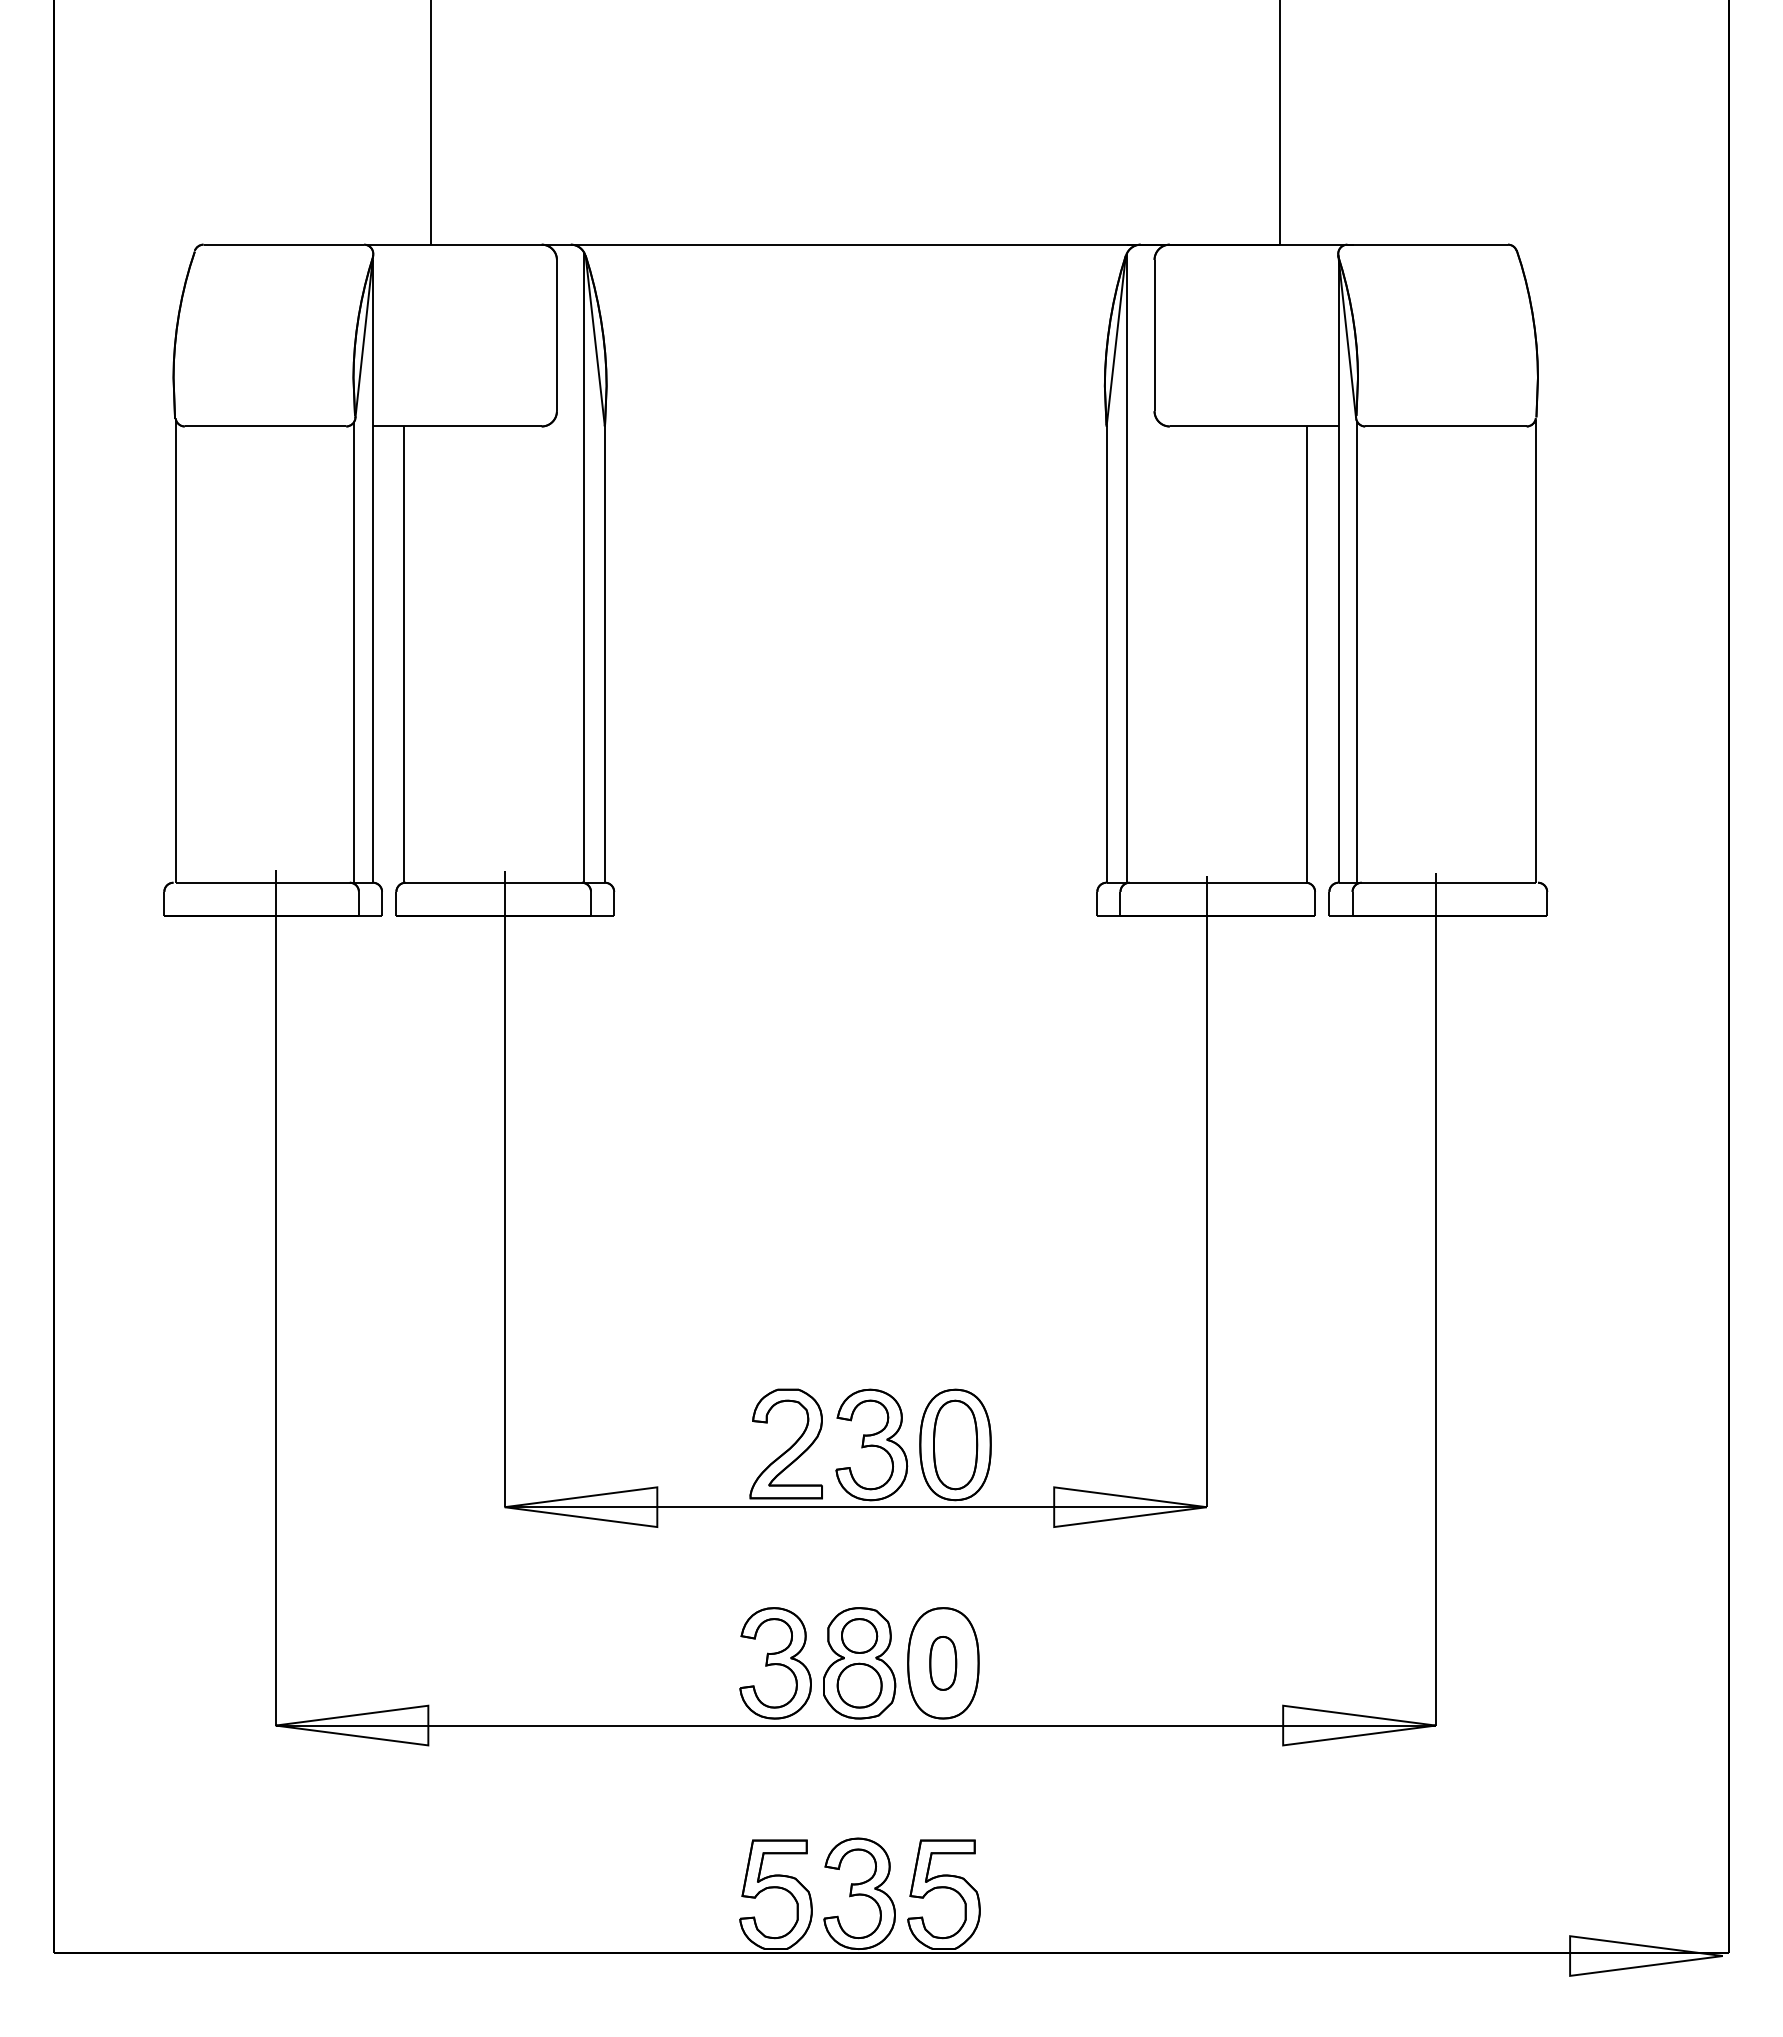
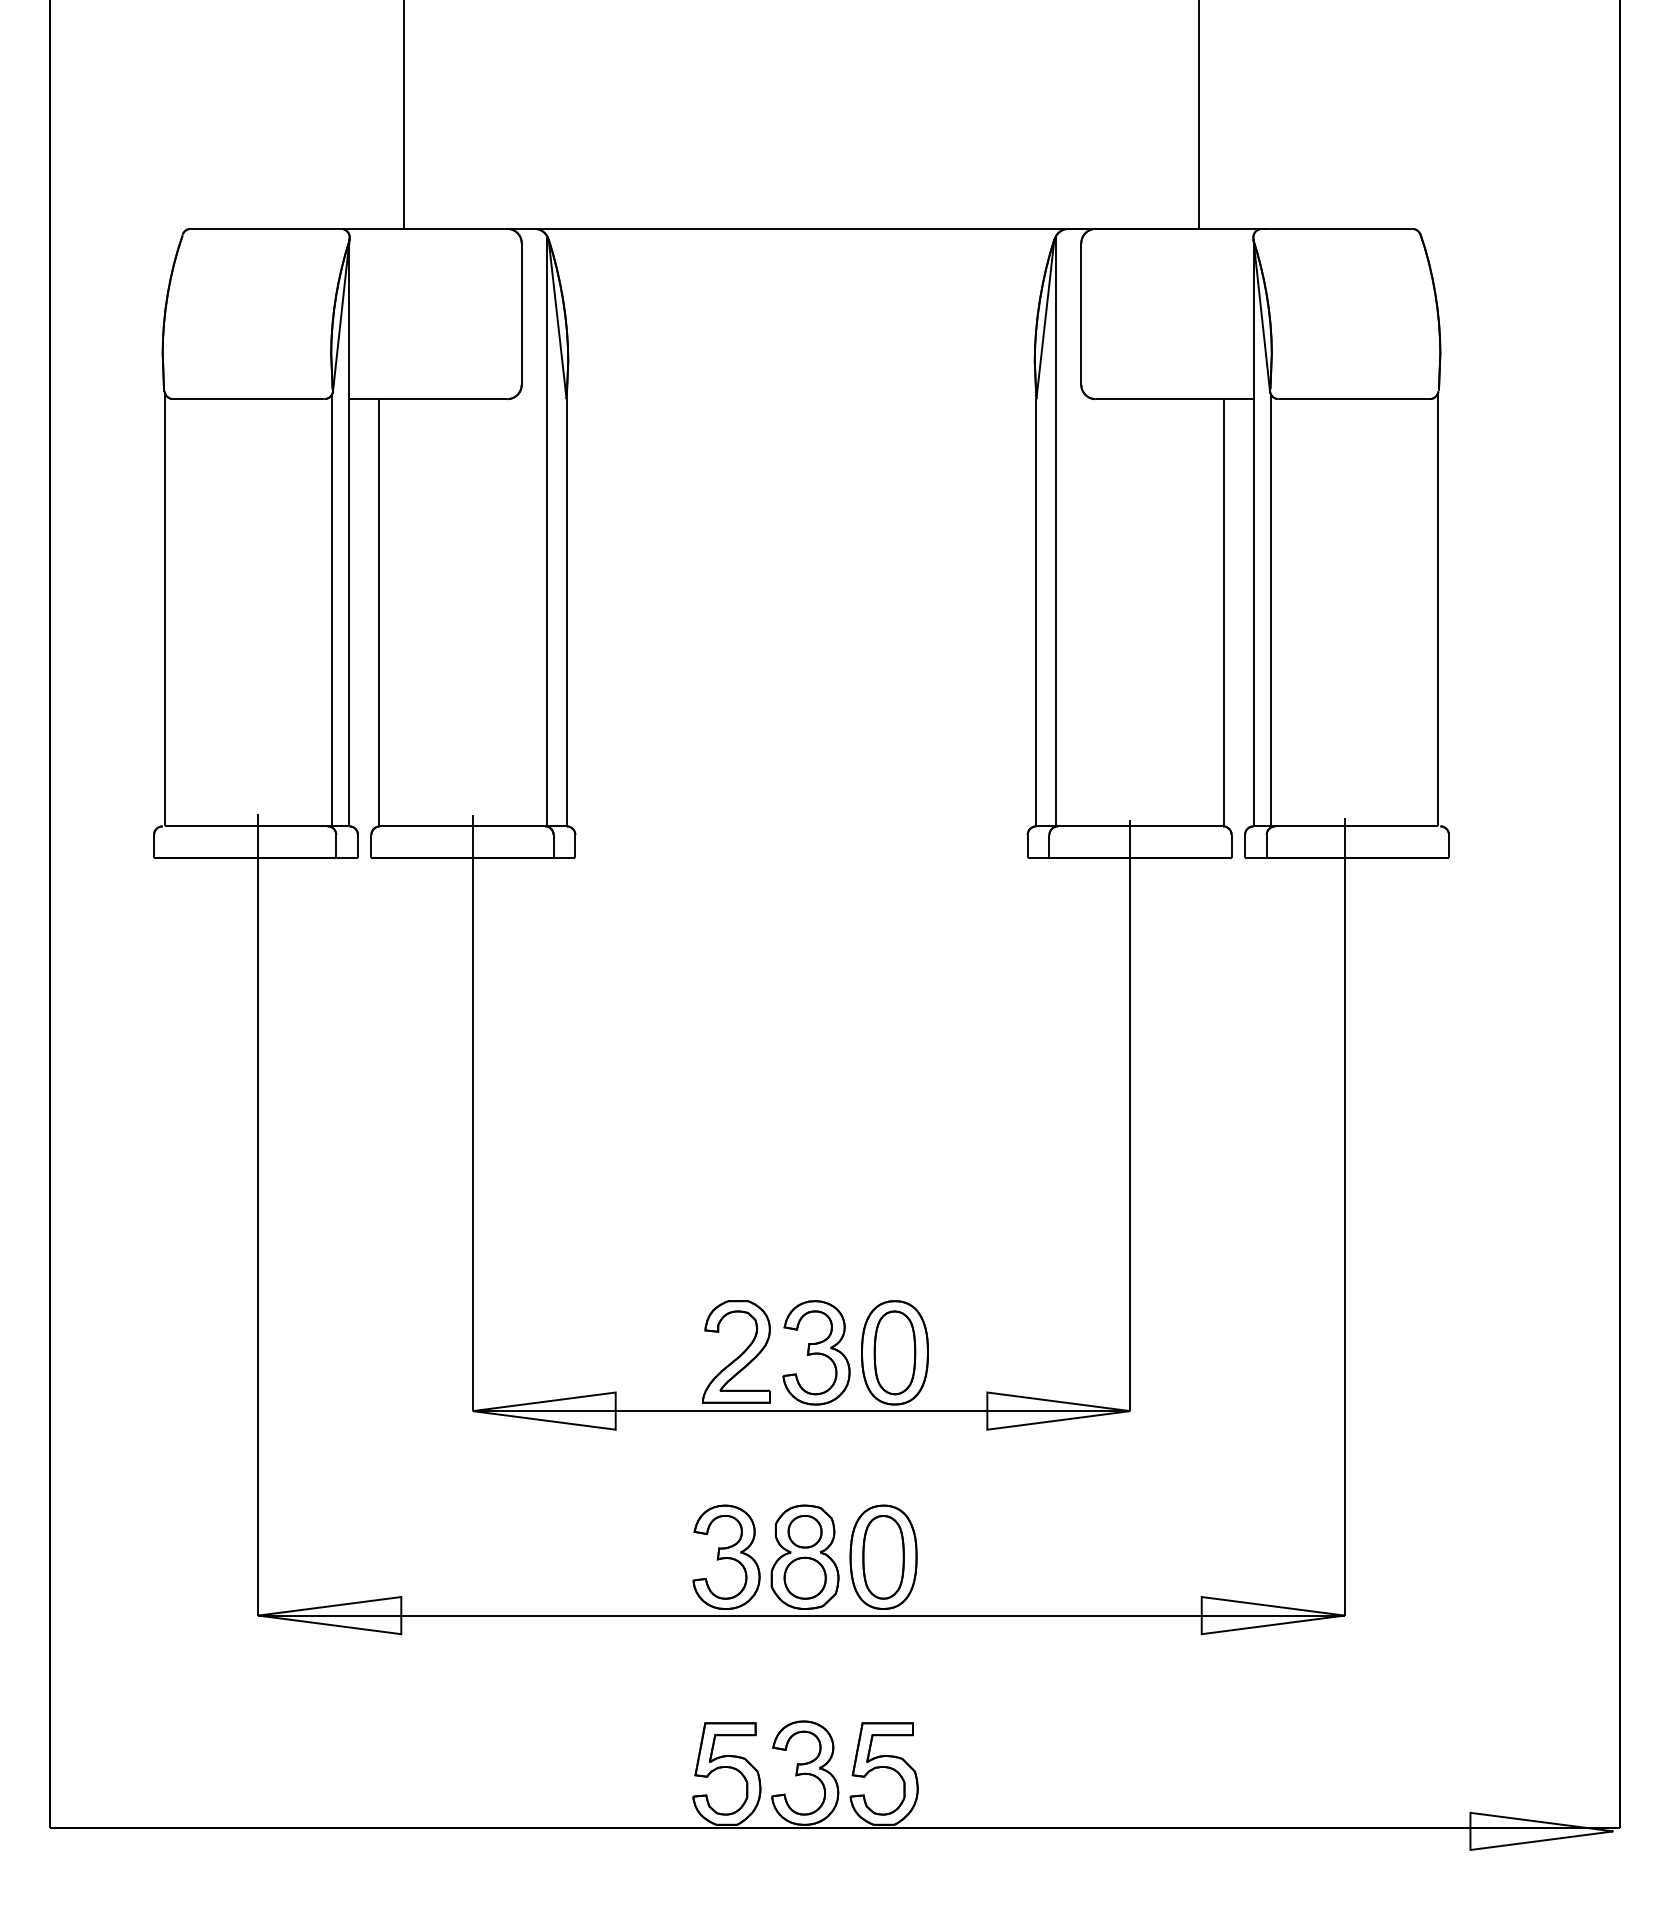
part: (942, 1663) -> (882, 1557), size x1.67

